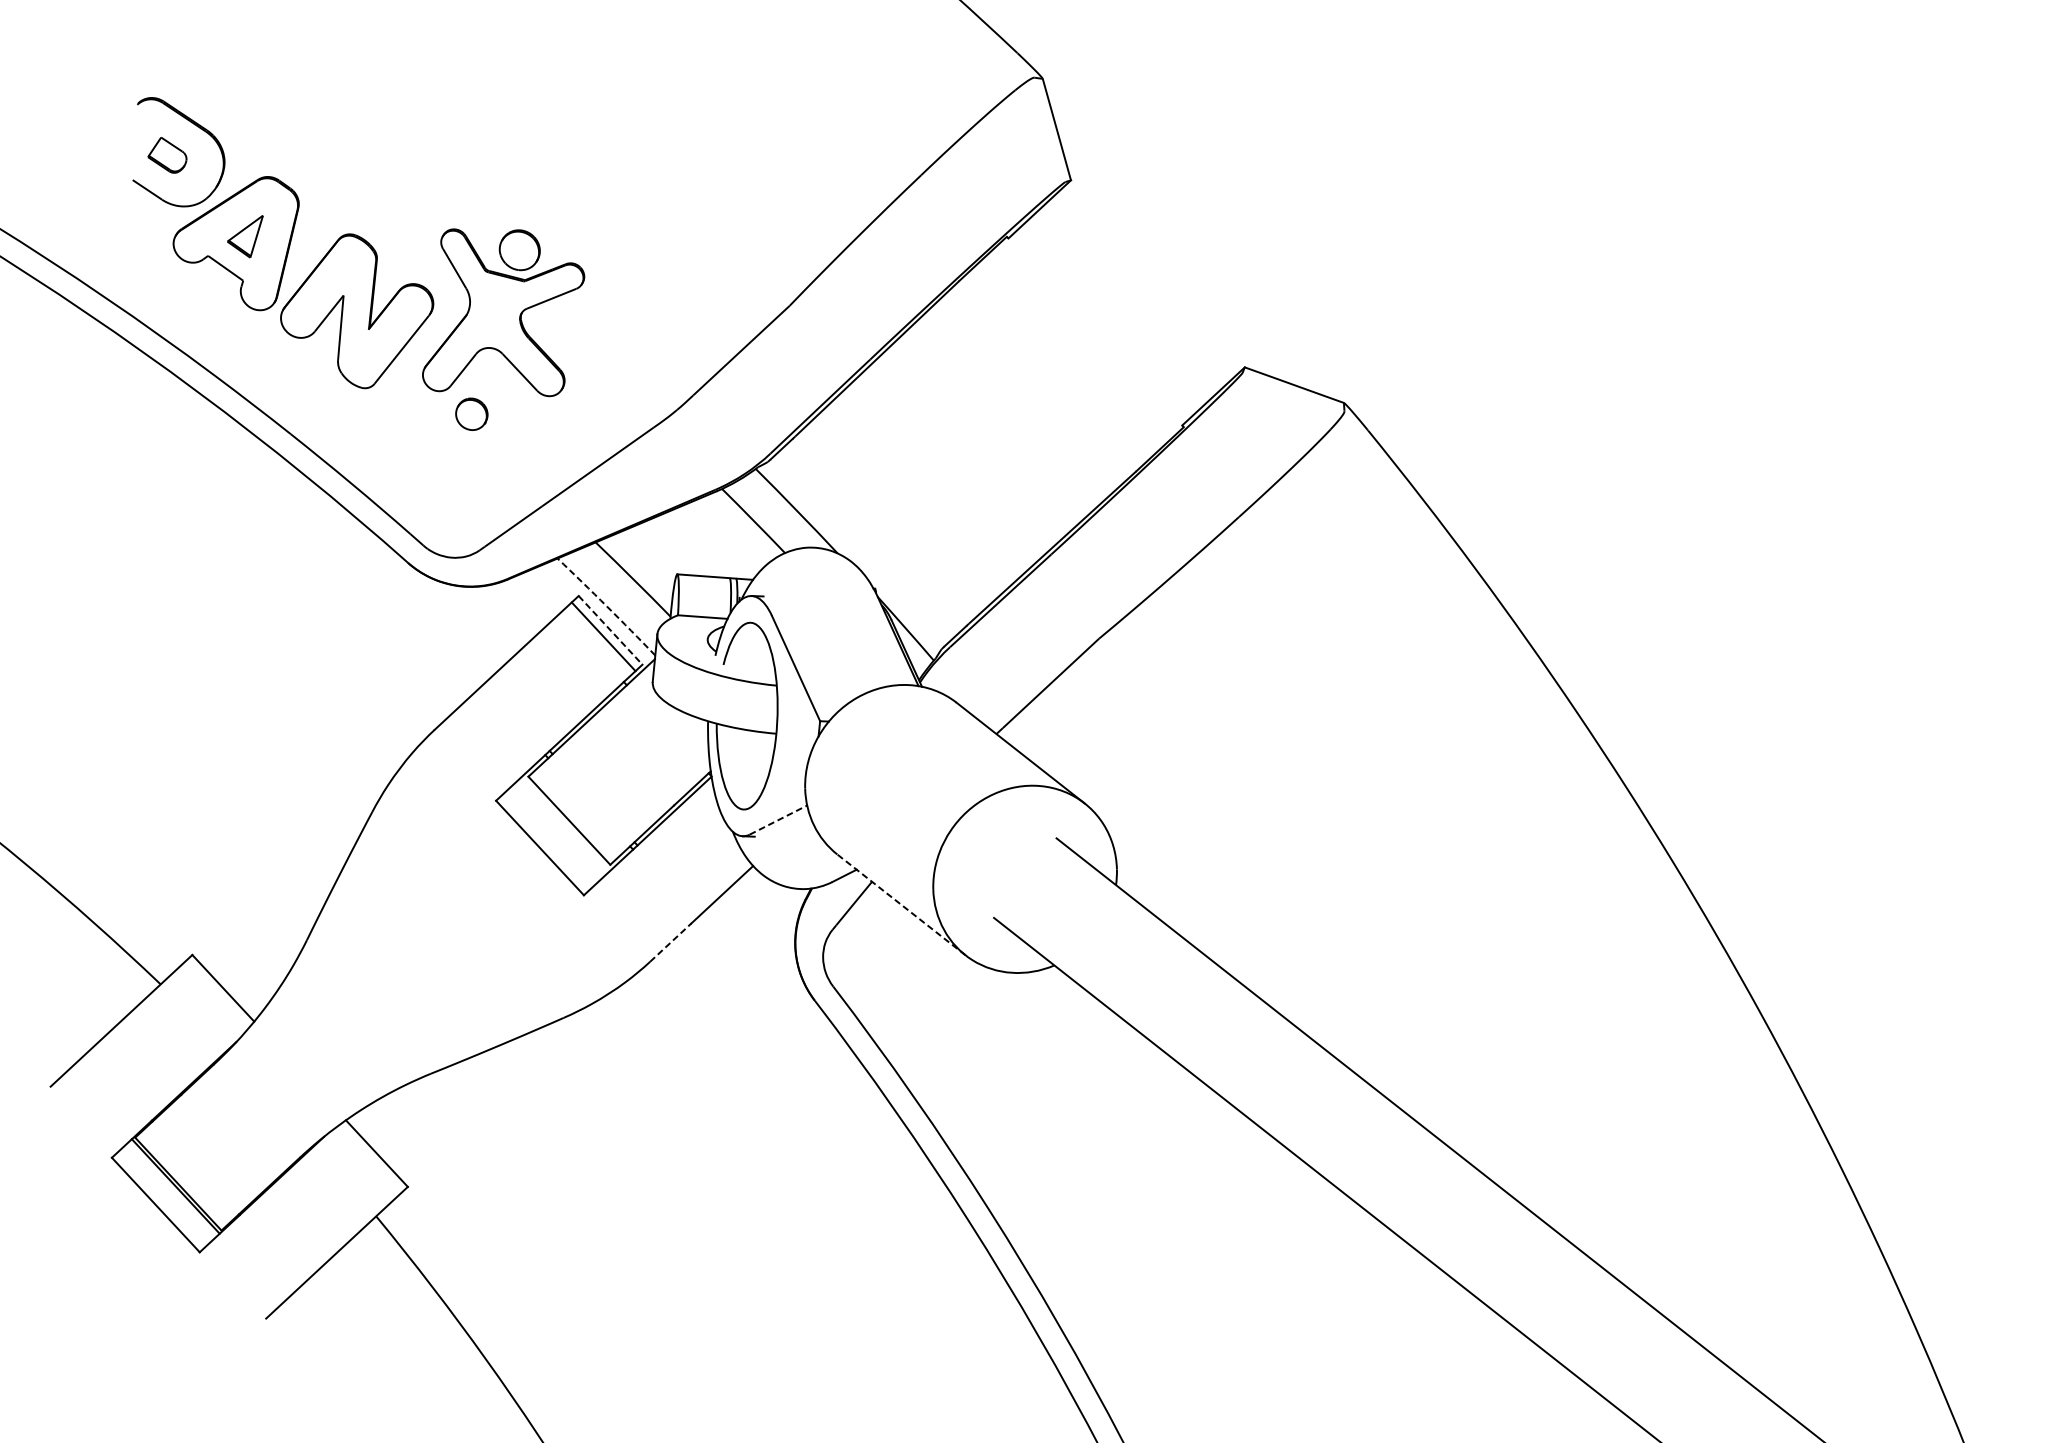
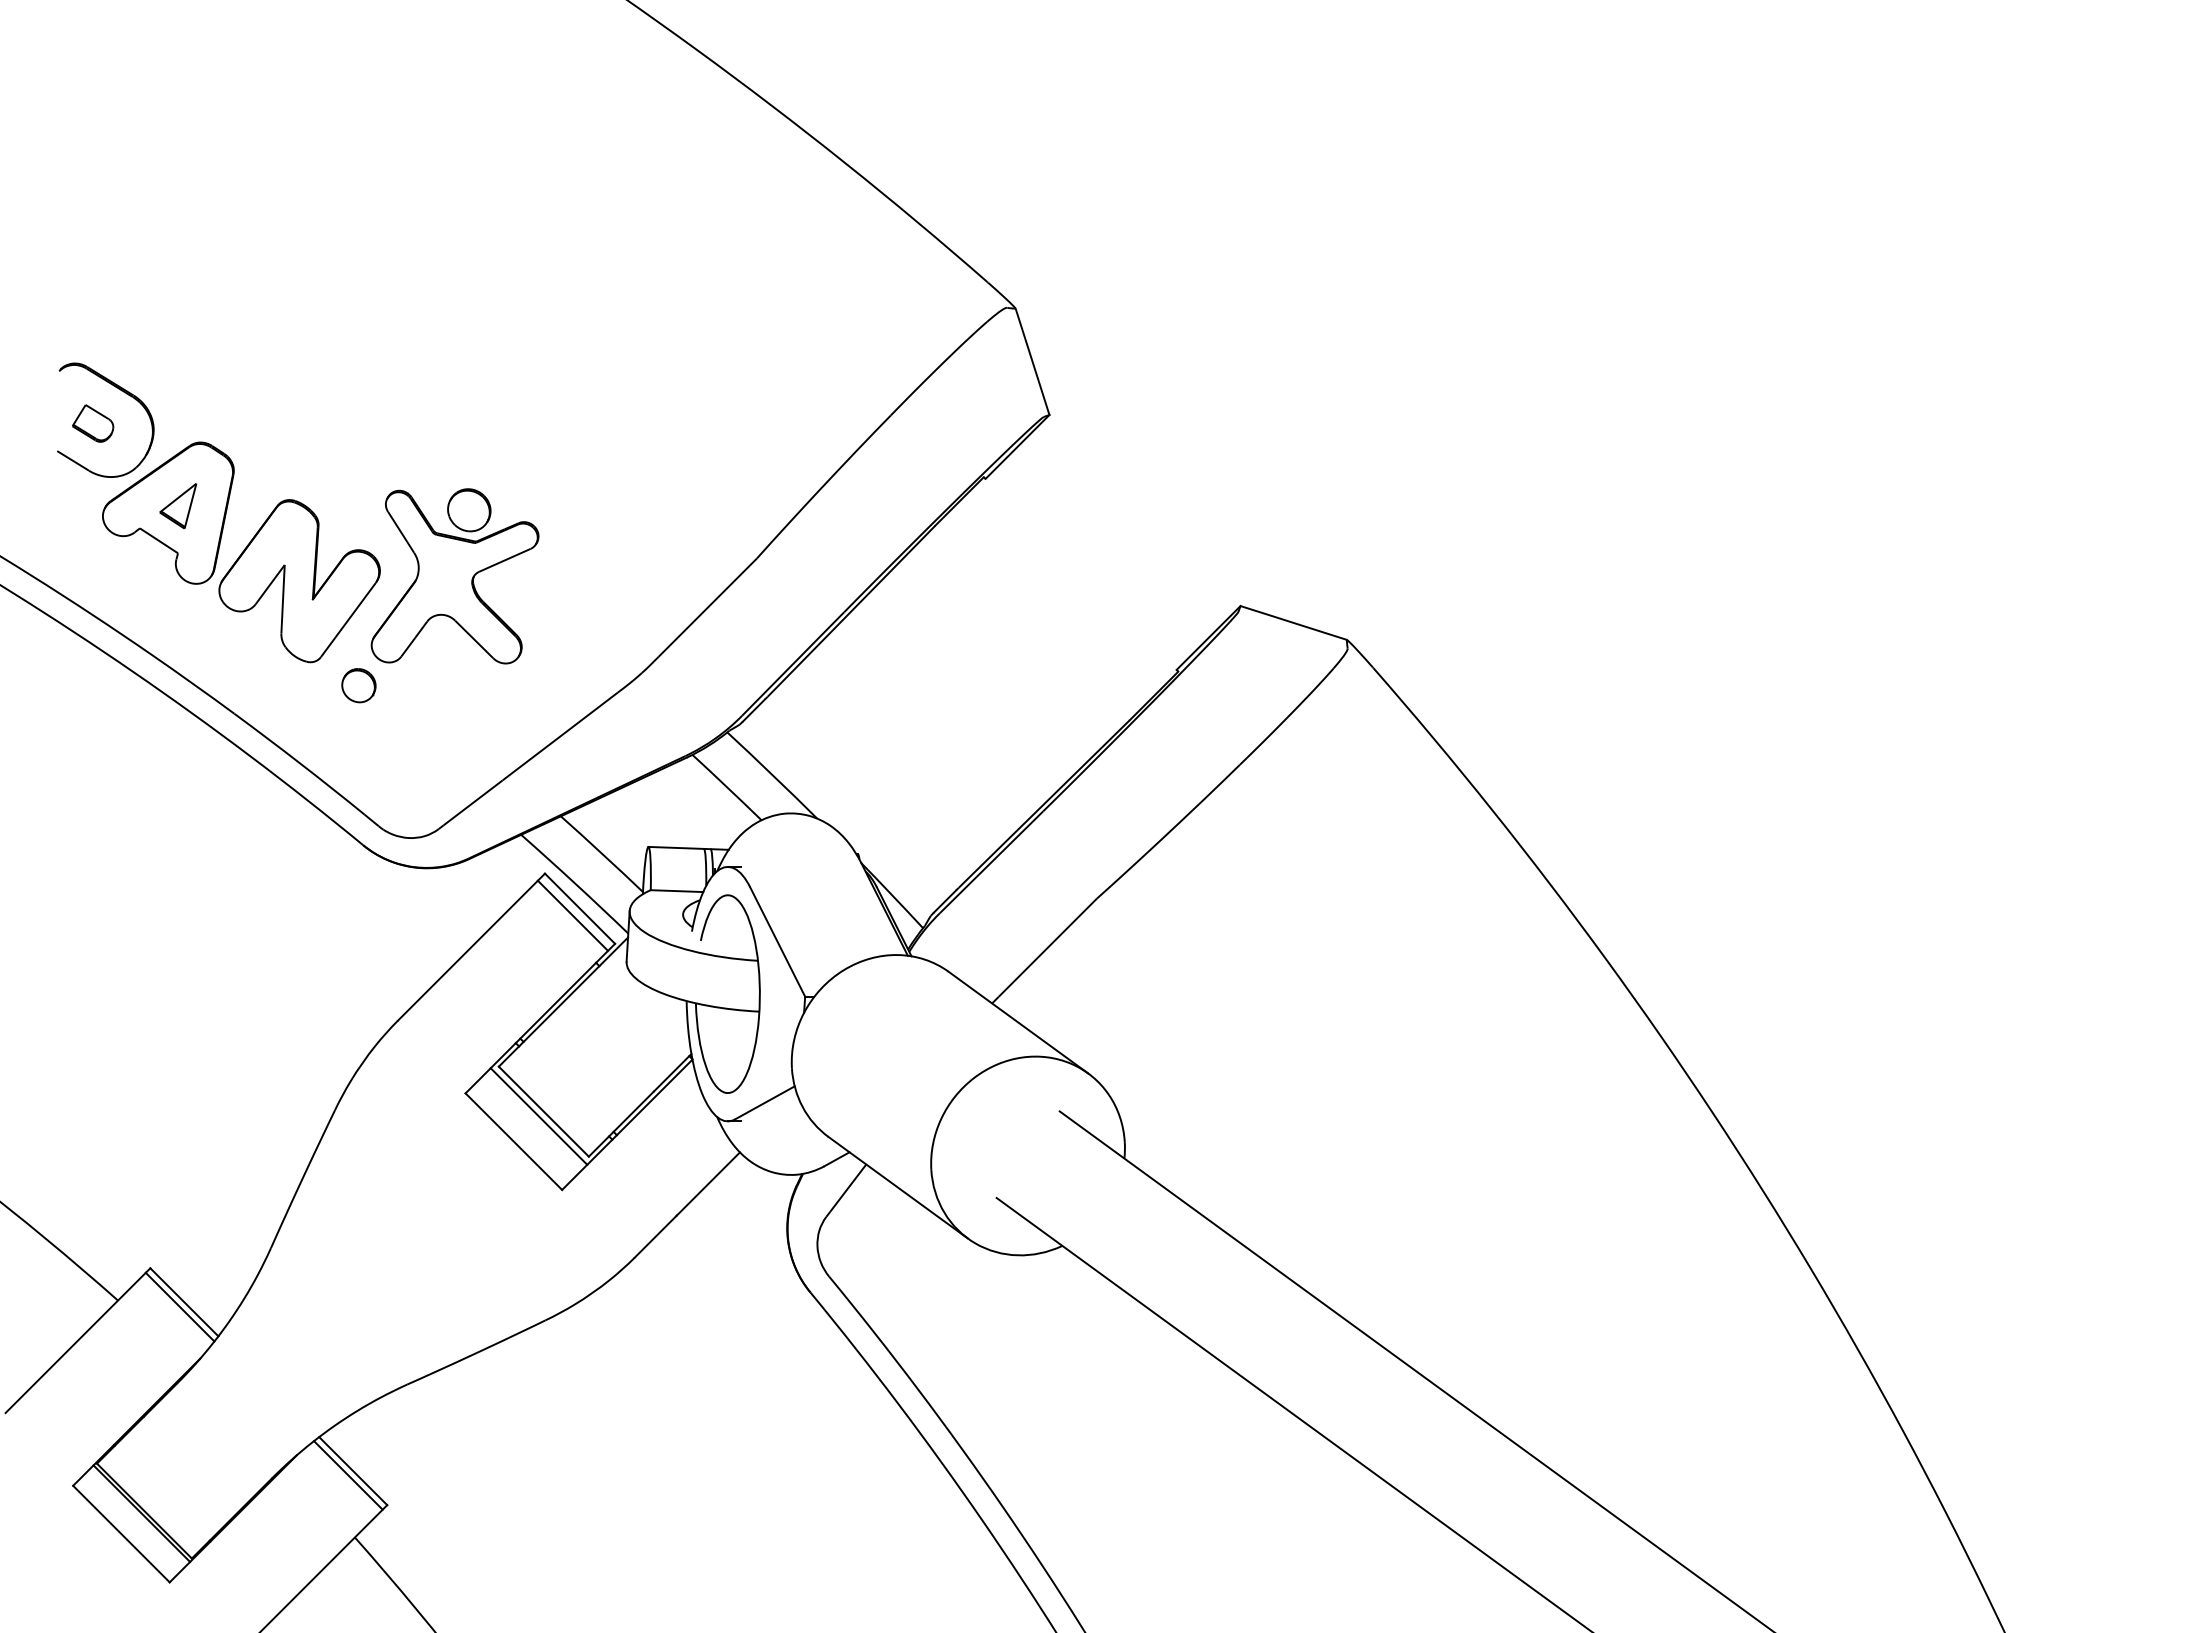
part: (471, 414) -> (358, 685), moved
arc: (607, 606) -> (575, 883), dashed -> solid
line: (611, 630) -> (580, 908), dashed -> solid
line: (779, 819) -> (765, 1102), dashed -> solid
line: (564, 825) -> (538, 1116), added
line: (900, 904) -> (897, 1187), dashed -> solid
line: (670, 942) -> (655, 1236), dashed -> solid
line: (218, 992) -> (179, 1306), added
line: (372, 1157) -> (348, 1475), added

